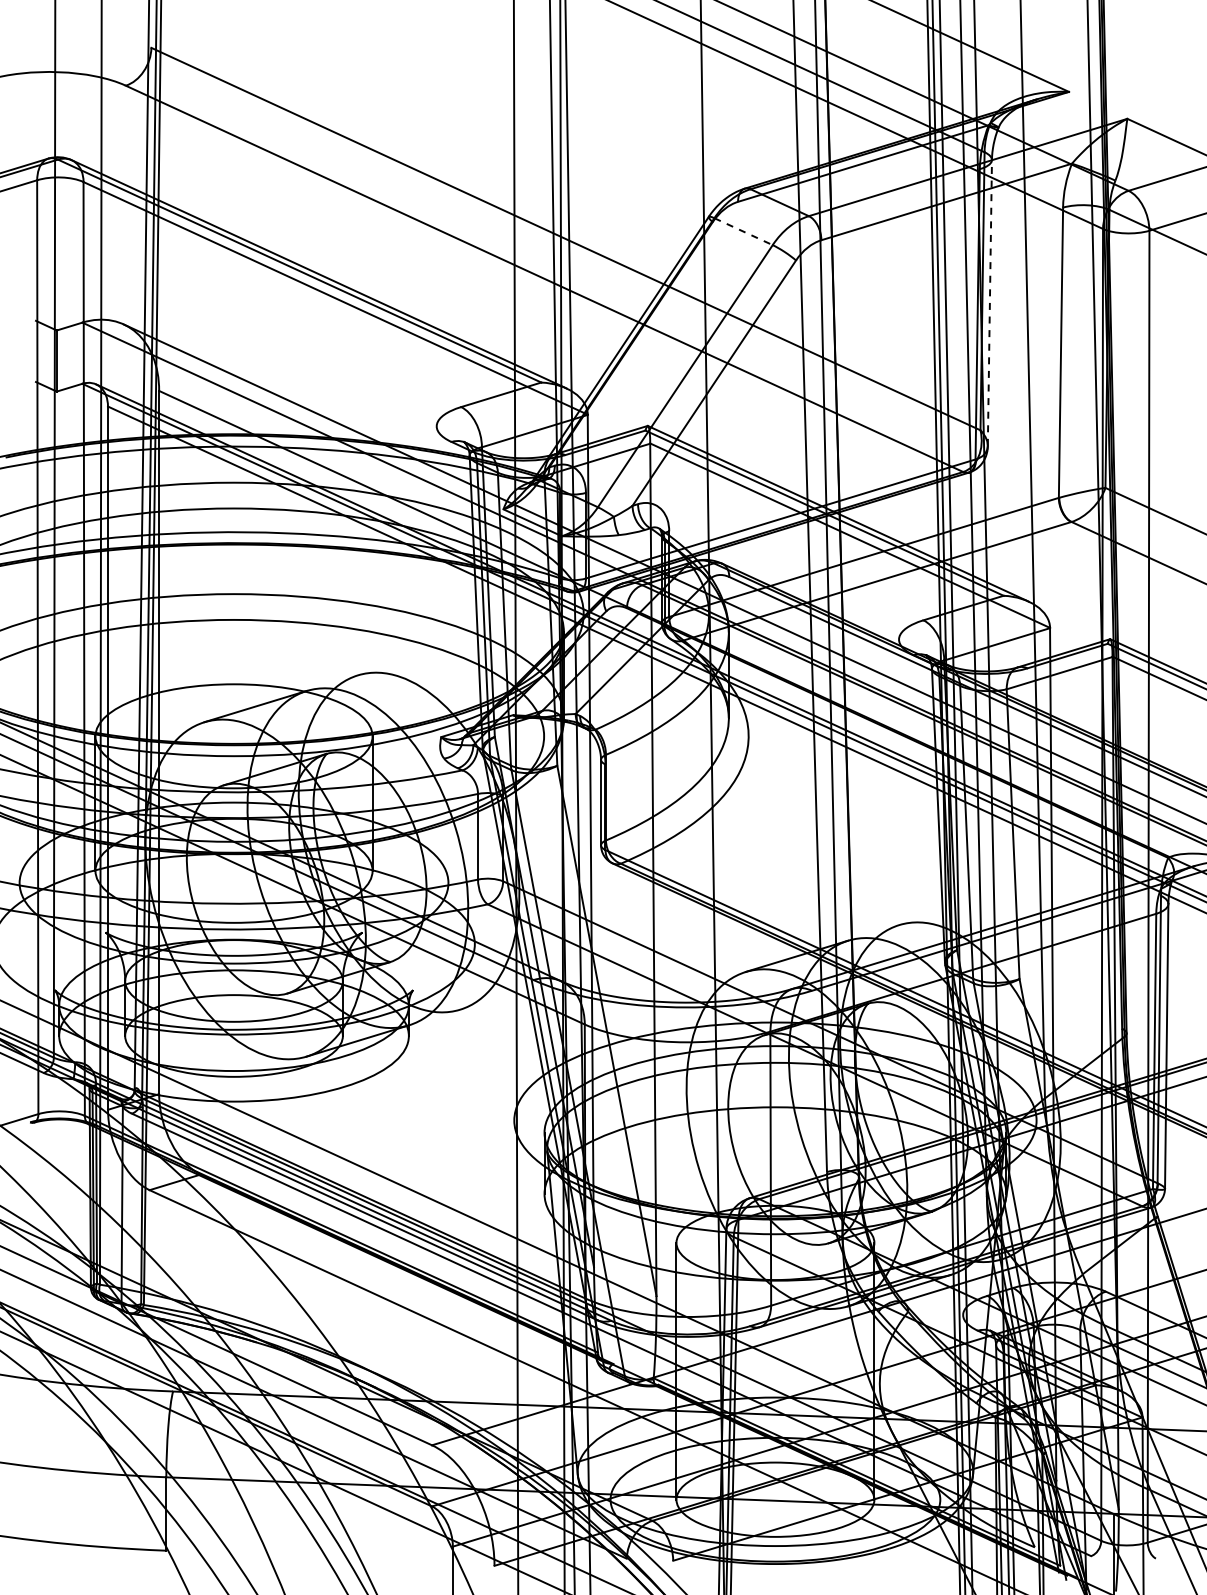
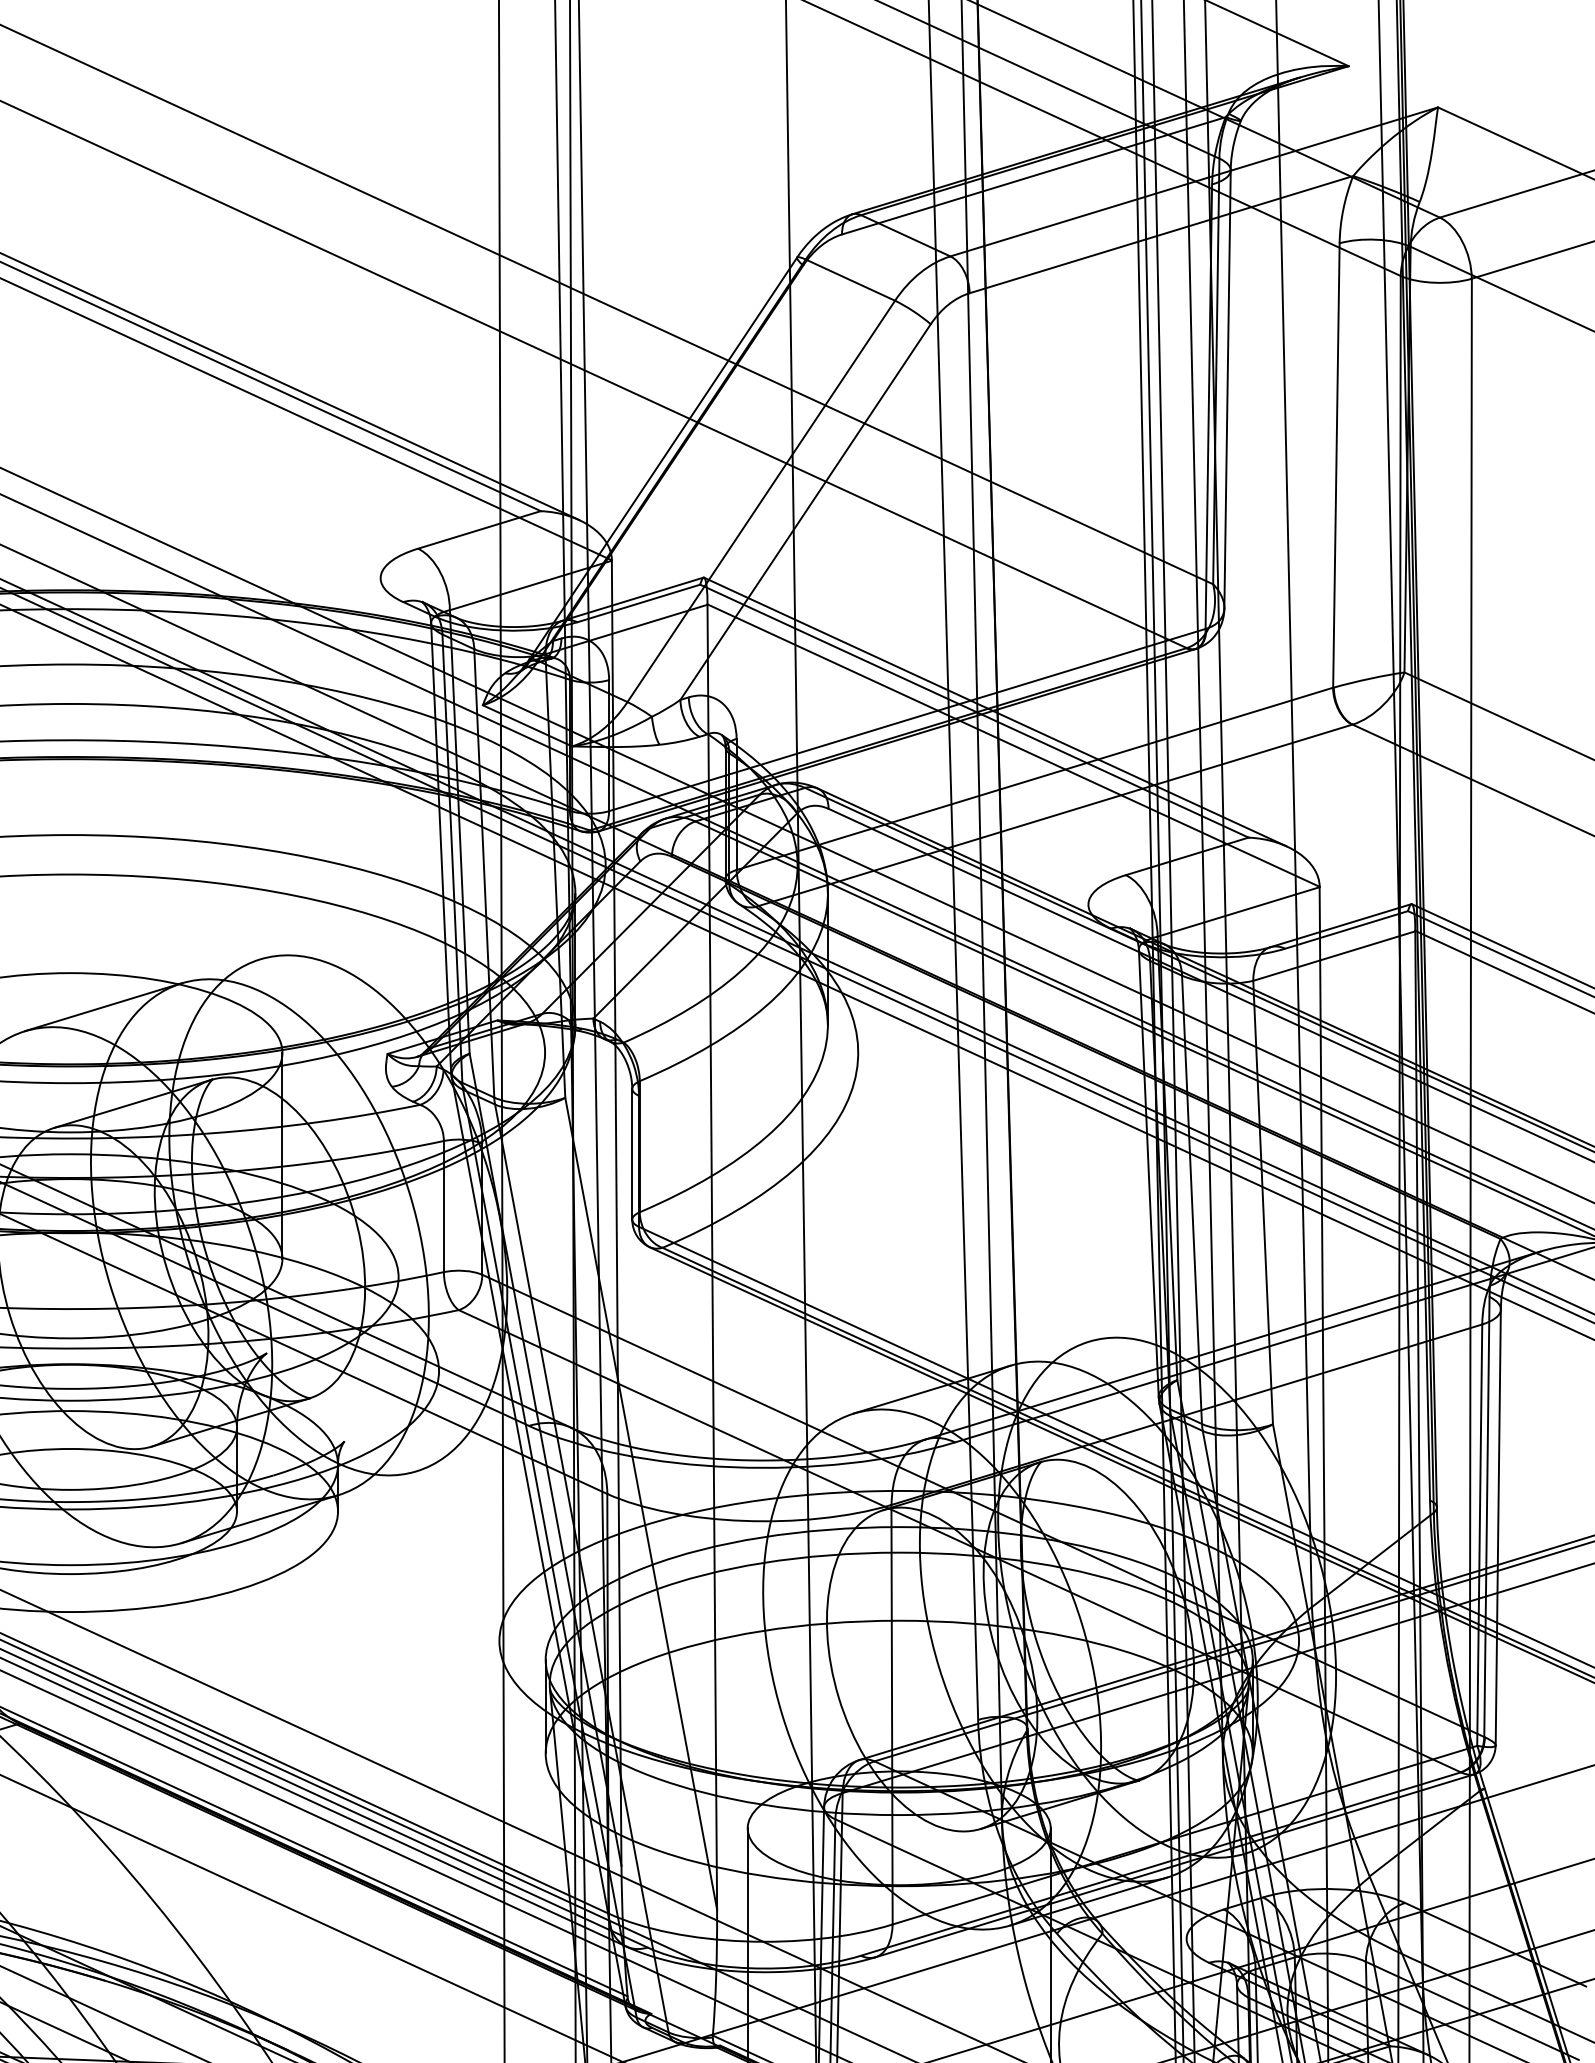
line: (744, 231) -> (851, 279), dashed -> solid
line: (989, 302) -> (1226, 388), dashed -> solid

